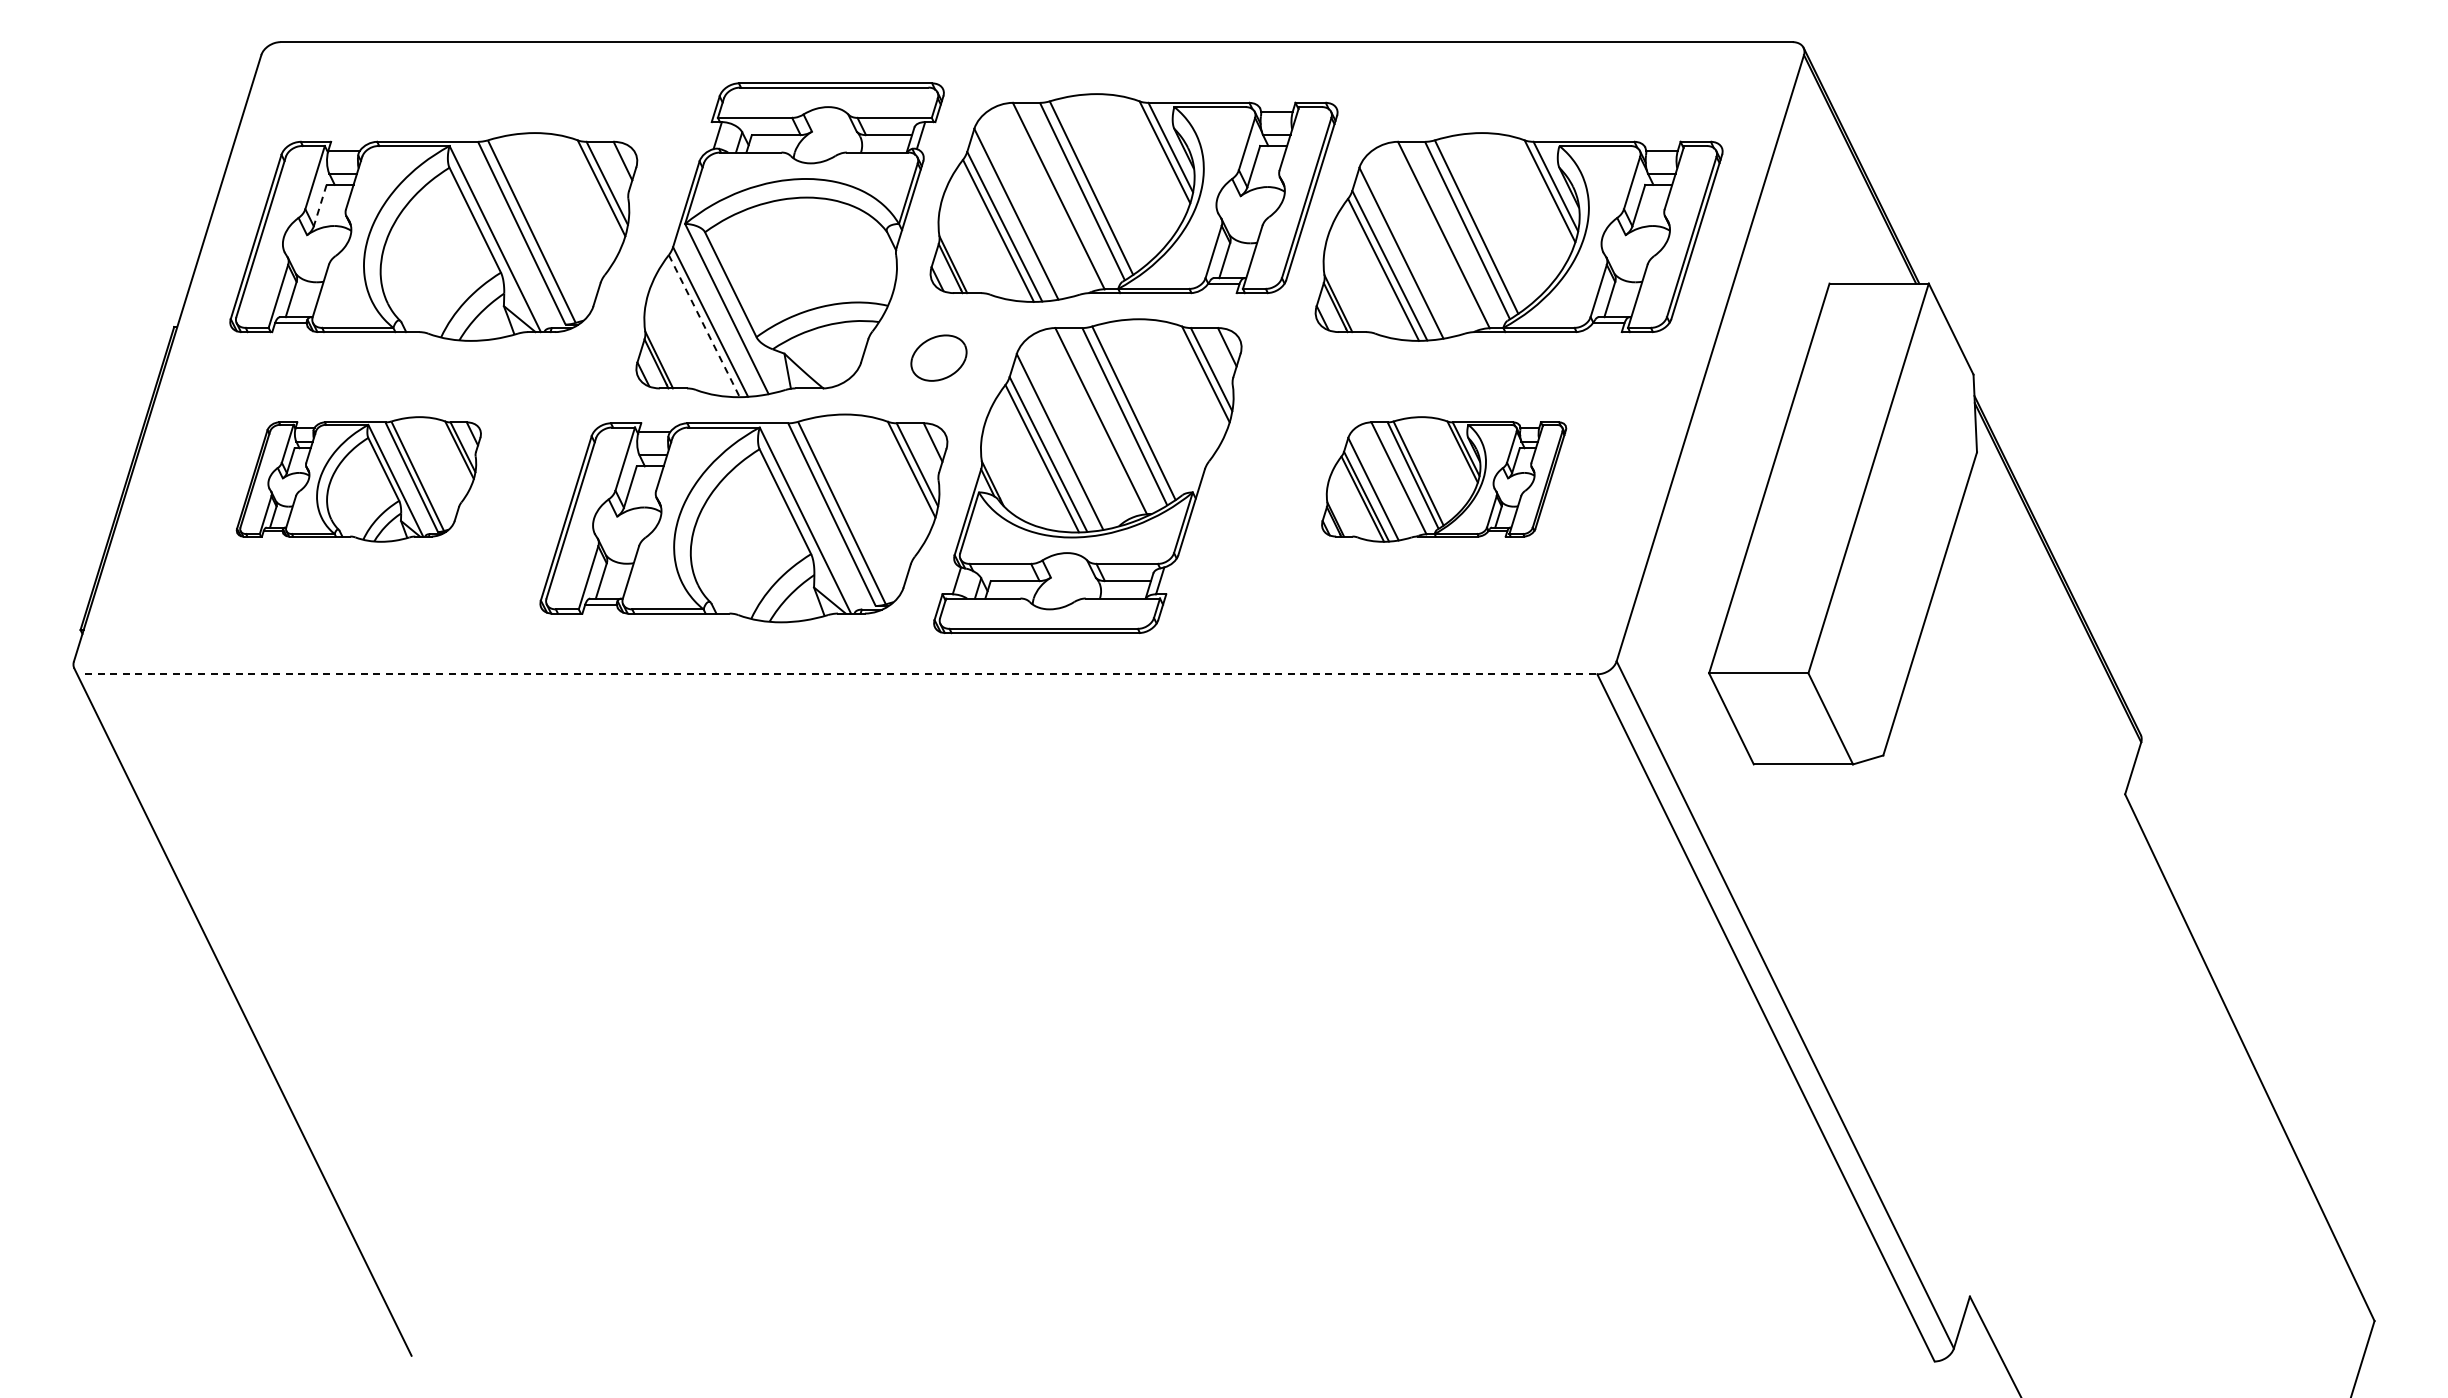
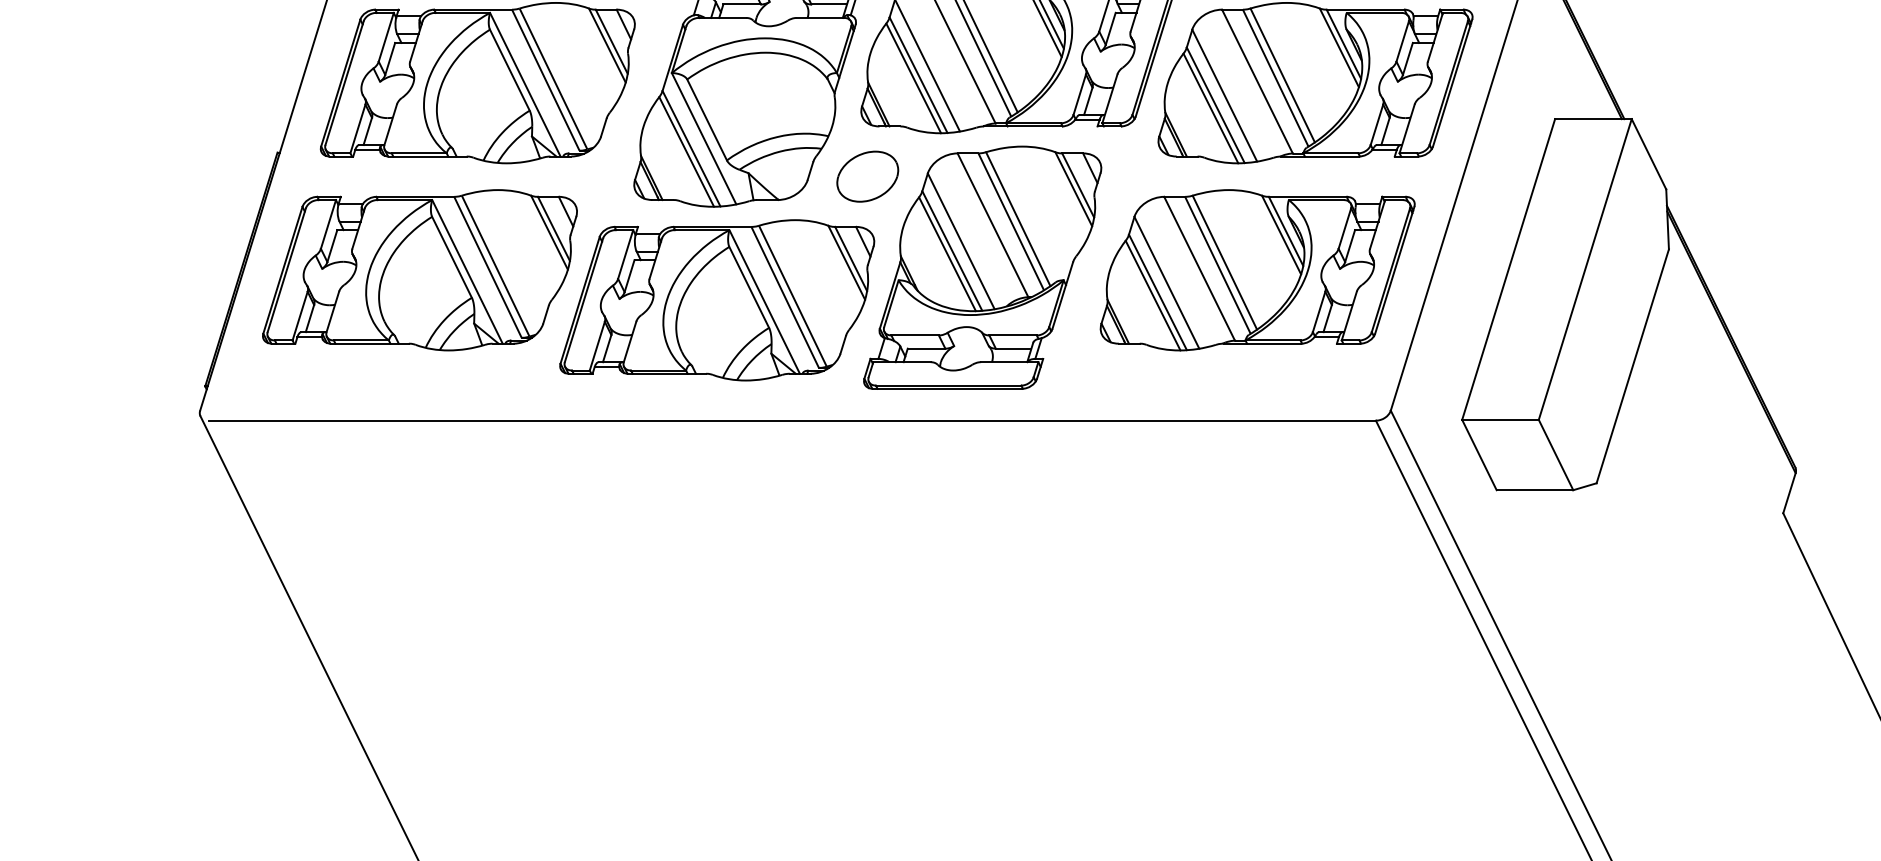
line: (320, 205) -> (390, 58), dashed -> solid
line: (704, 326) -> (686, 152), dashed -> solid
part: (938, 357) -> (867, 176), size x1.43
part: (358, 479) -> (419, 270), size x1.67
part: (1443, 479) -> (1257, 270), size x1.67
line: (841, 674) -> (792, 420), dashed -> solid

